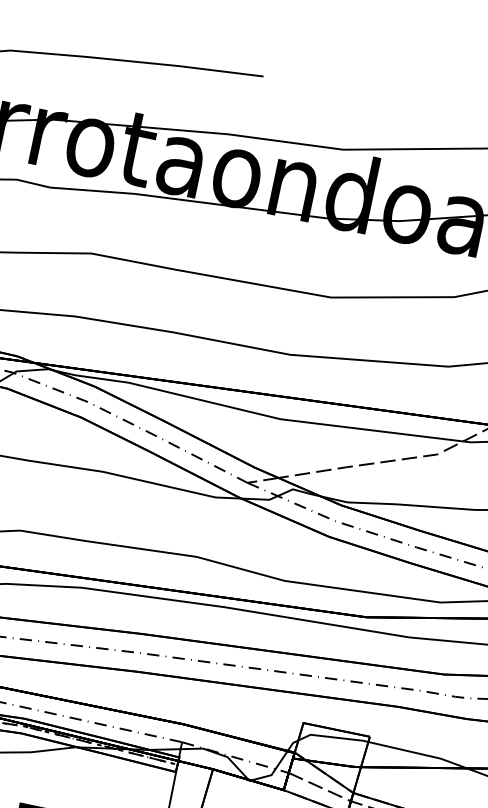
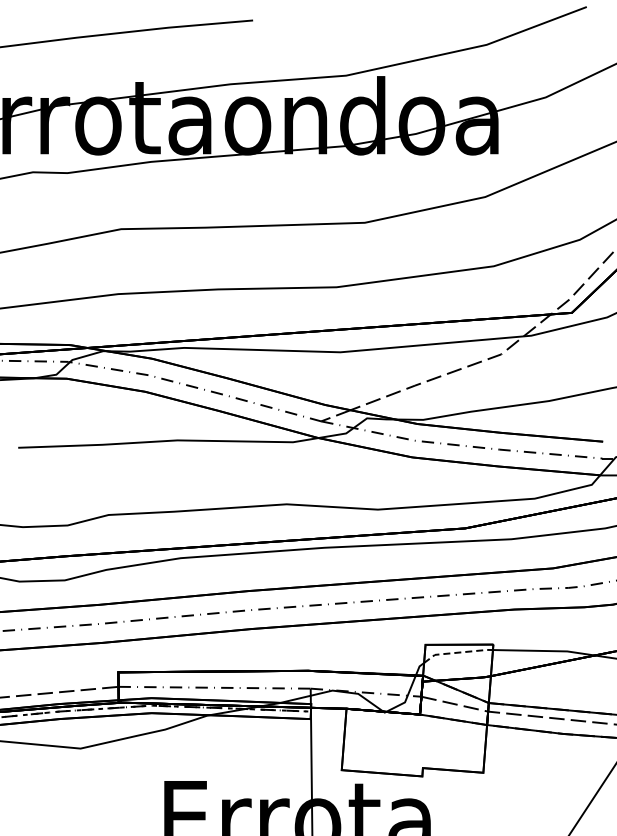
line: (333, 737) -> (457, 652), solid -> dashed

